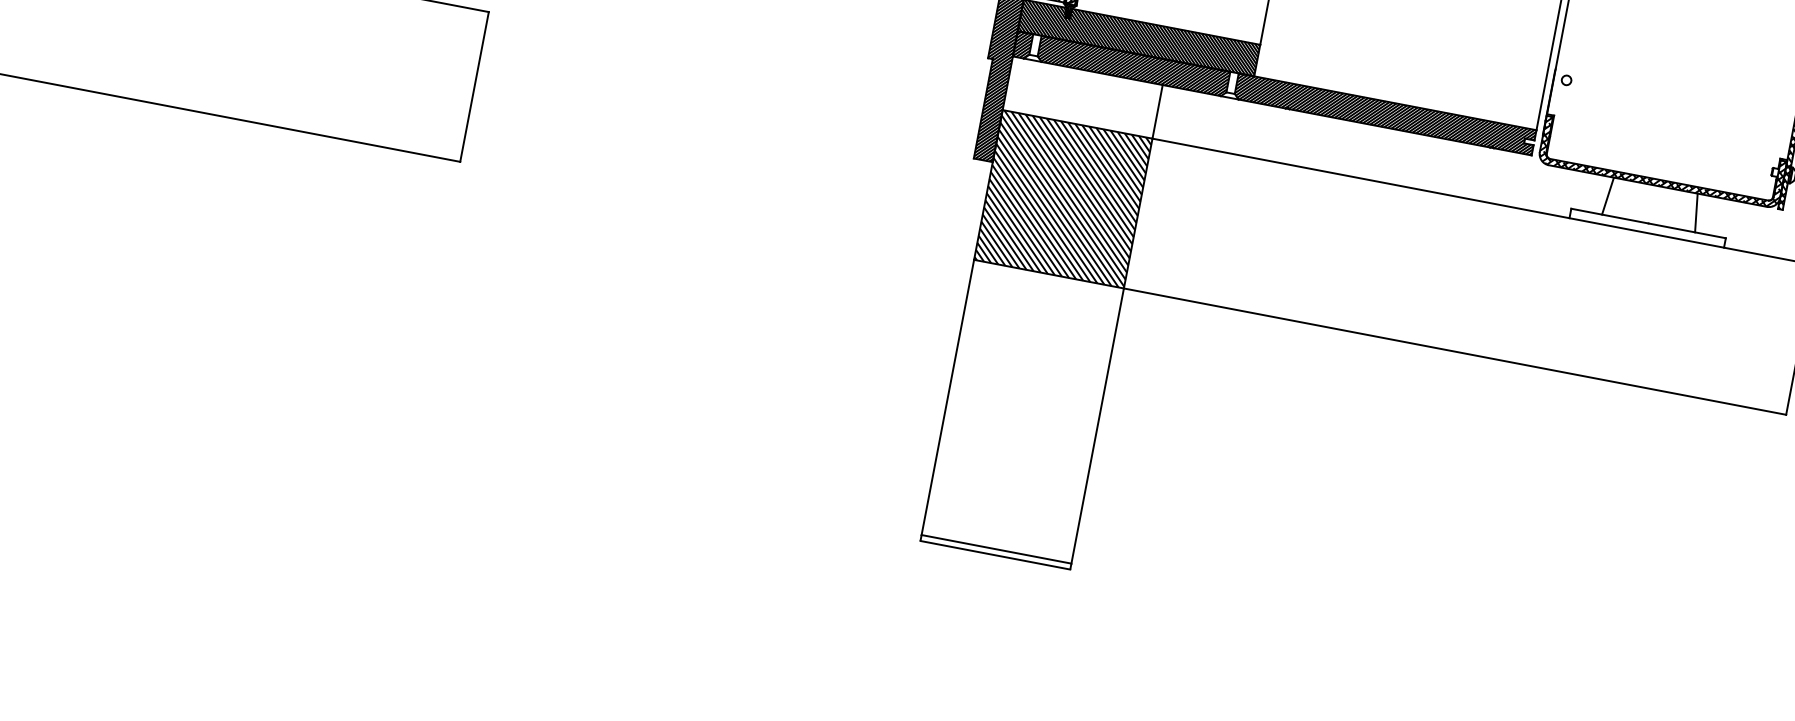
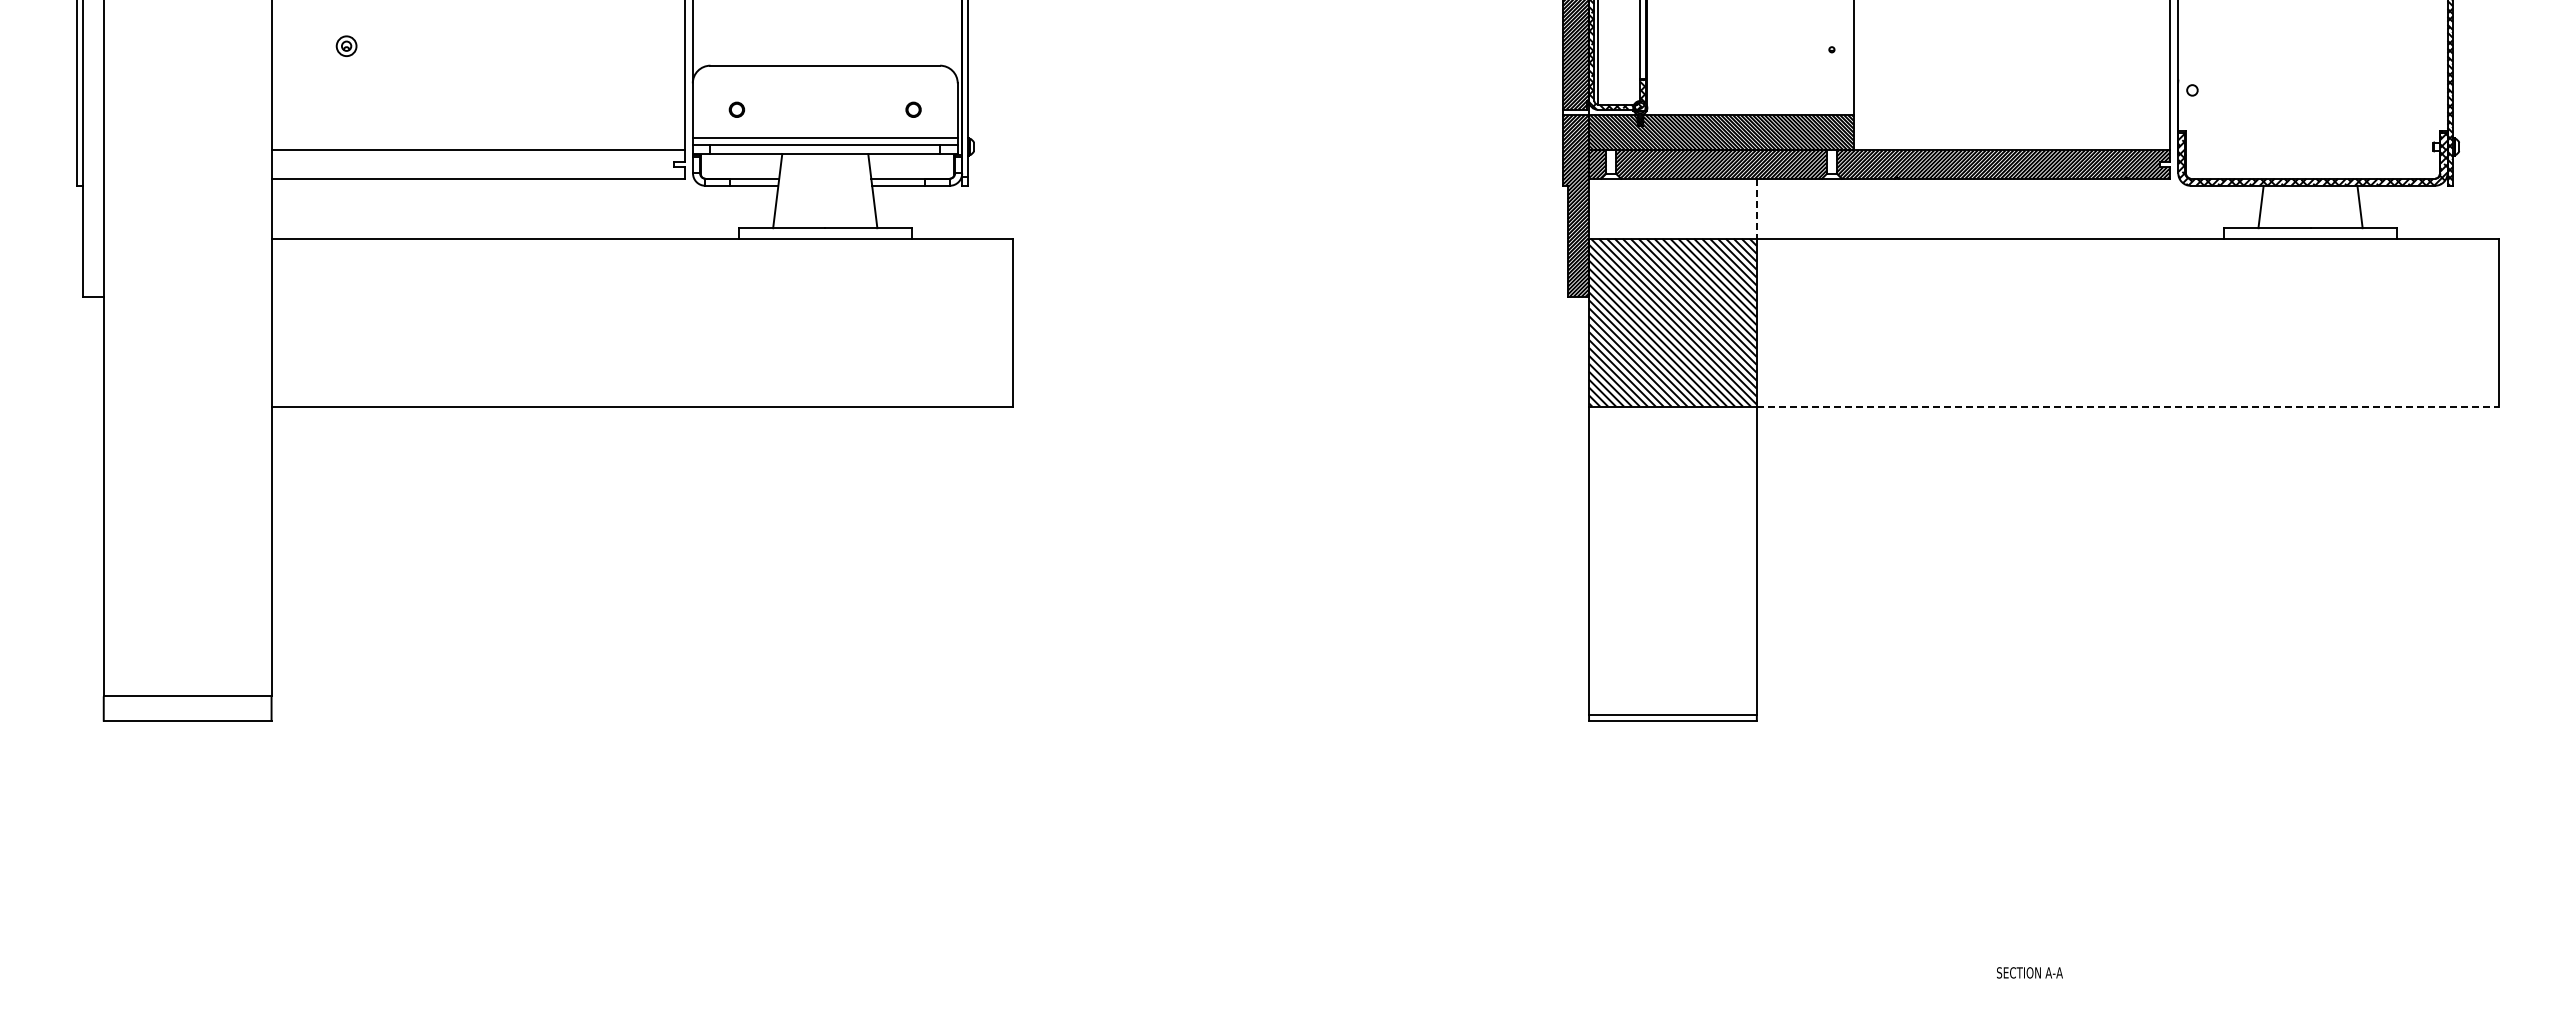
line: (1157, 112) -> (1756, 209), solid -> dashed
line: (1454, 351) -> (2127, 406), solid -> dashed

